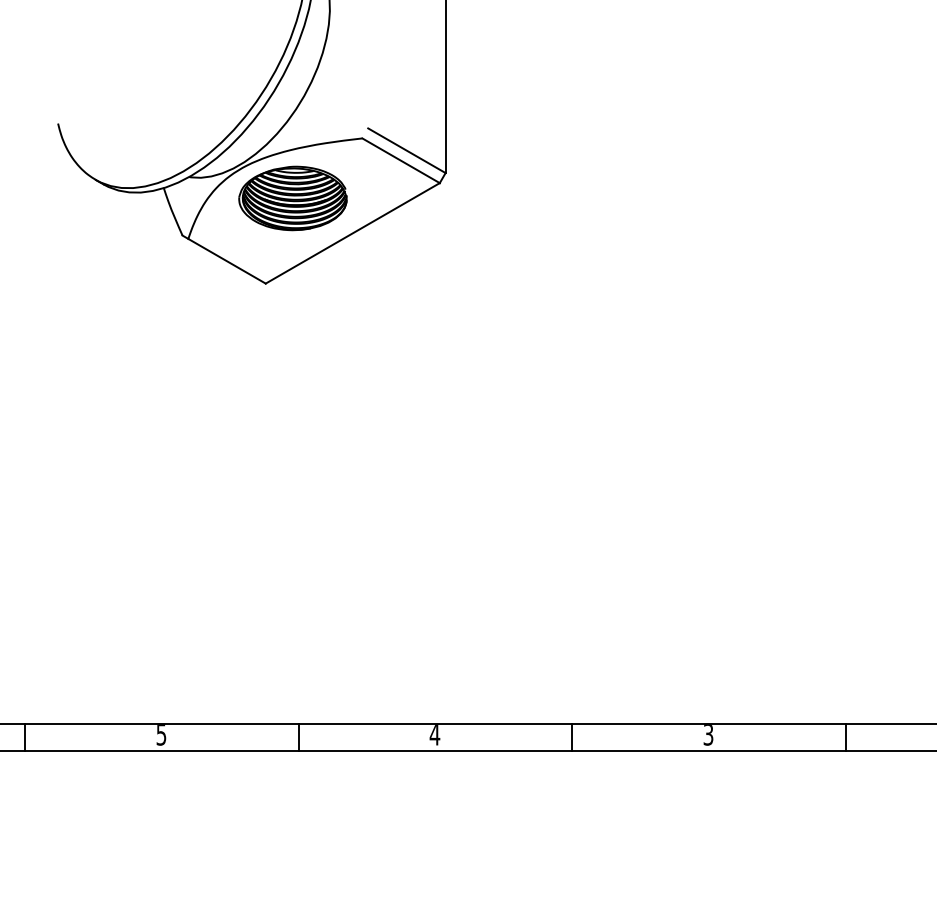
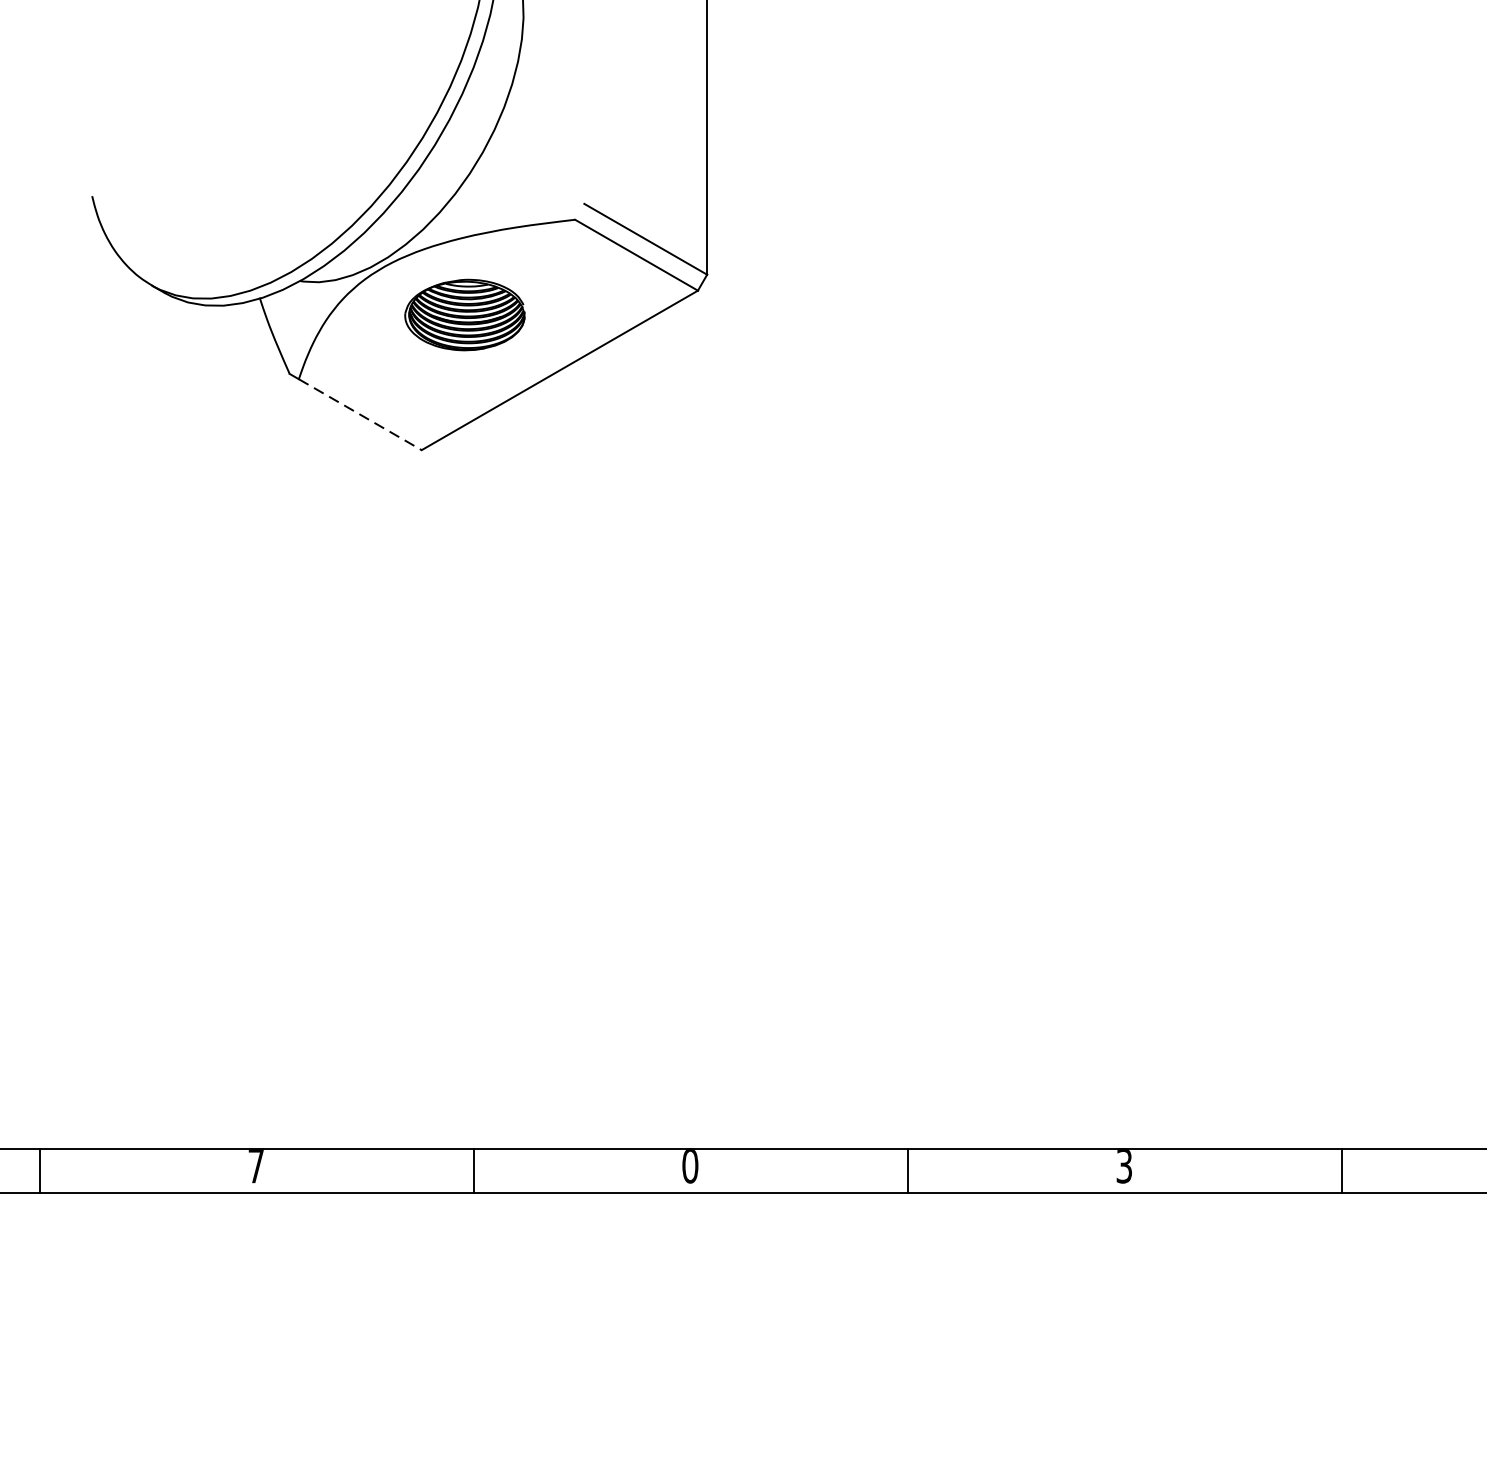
part: (292, 198) -> (464, 315), size x0.7
line: (227, 261) -> (361, 415), solid -> dashed
text: (161, 735) -> (256, 1167), 5 -> 7
text: (434, 735) -> (689, 1167), 4 -> 0

